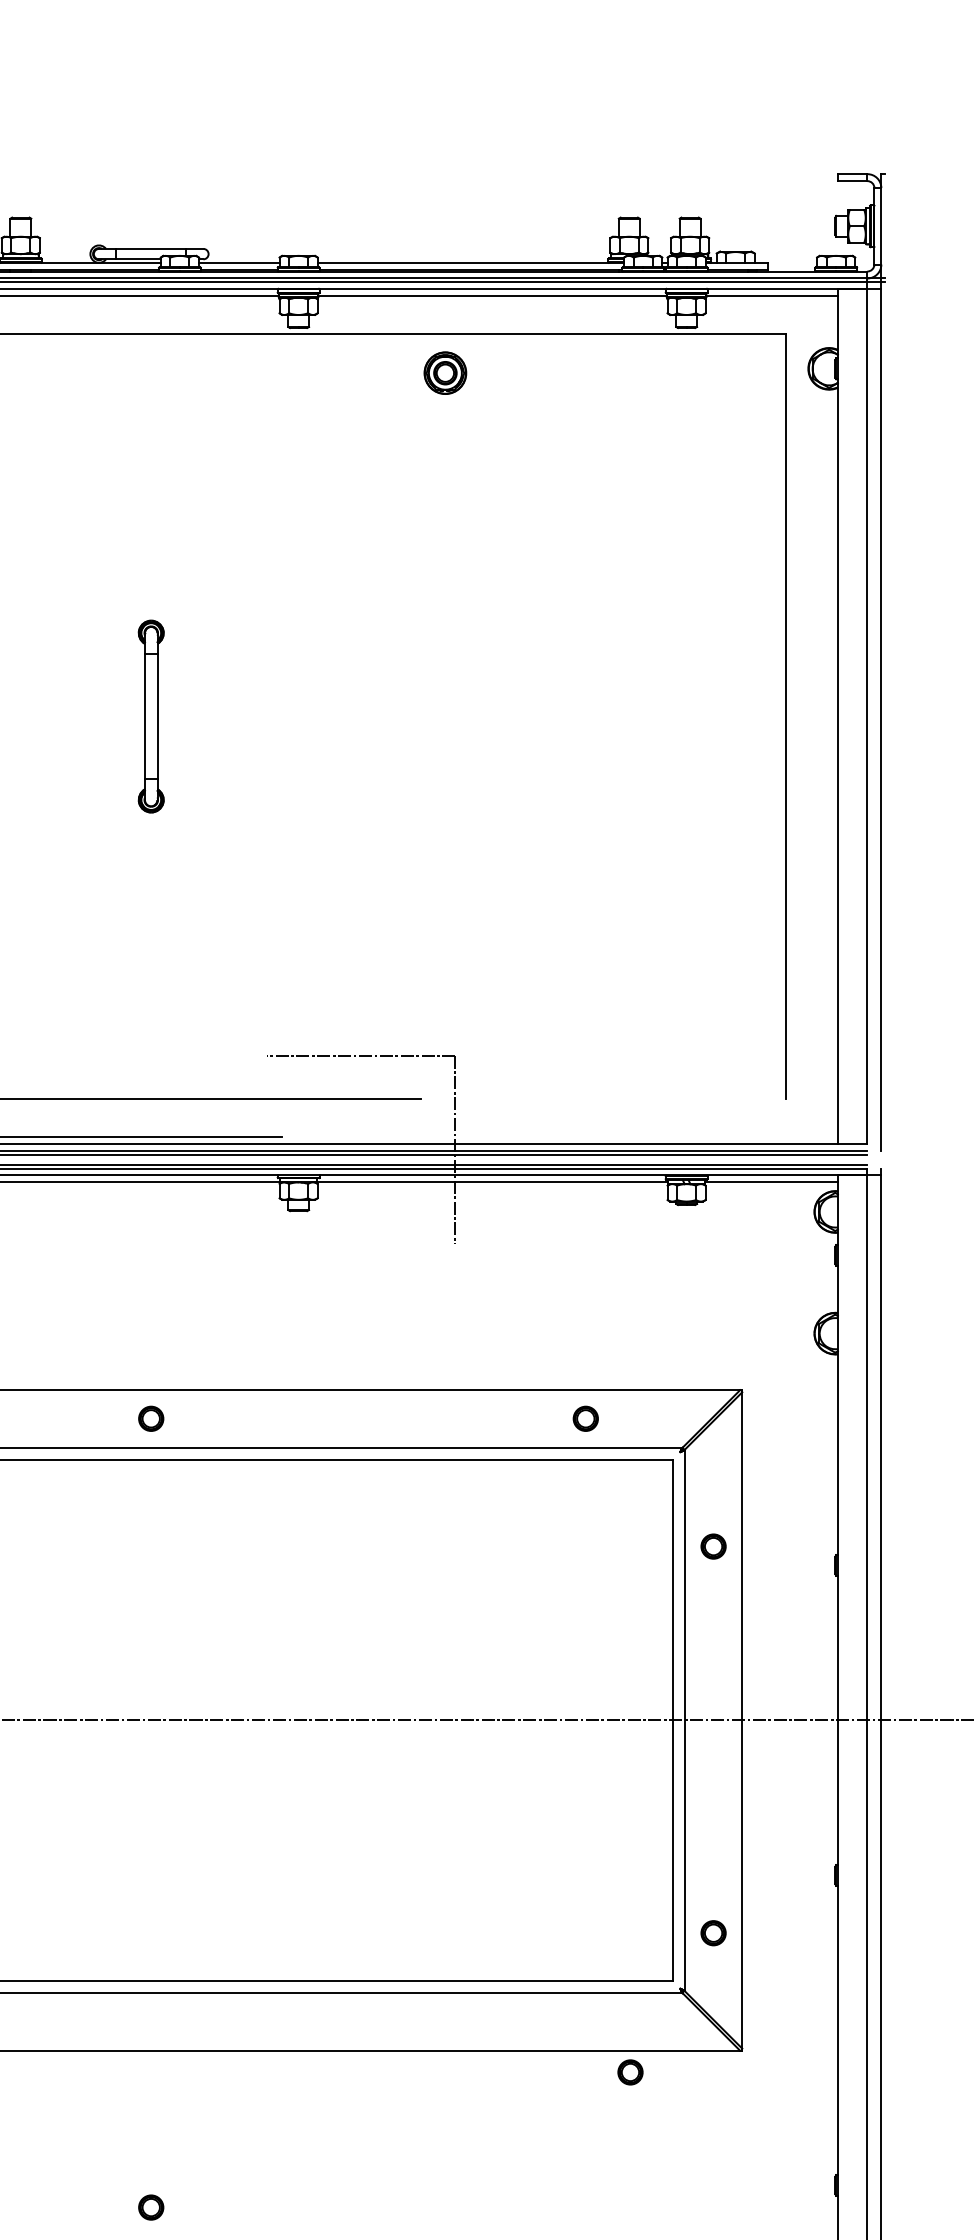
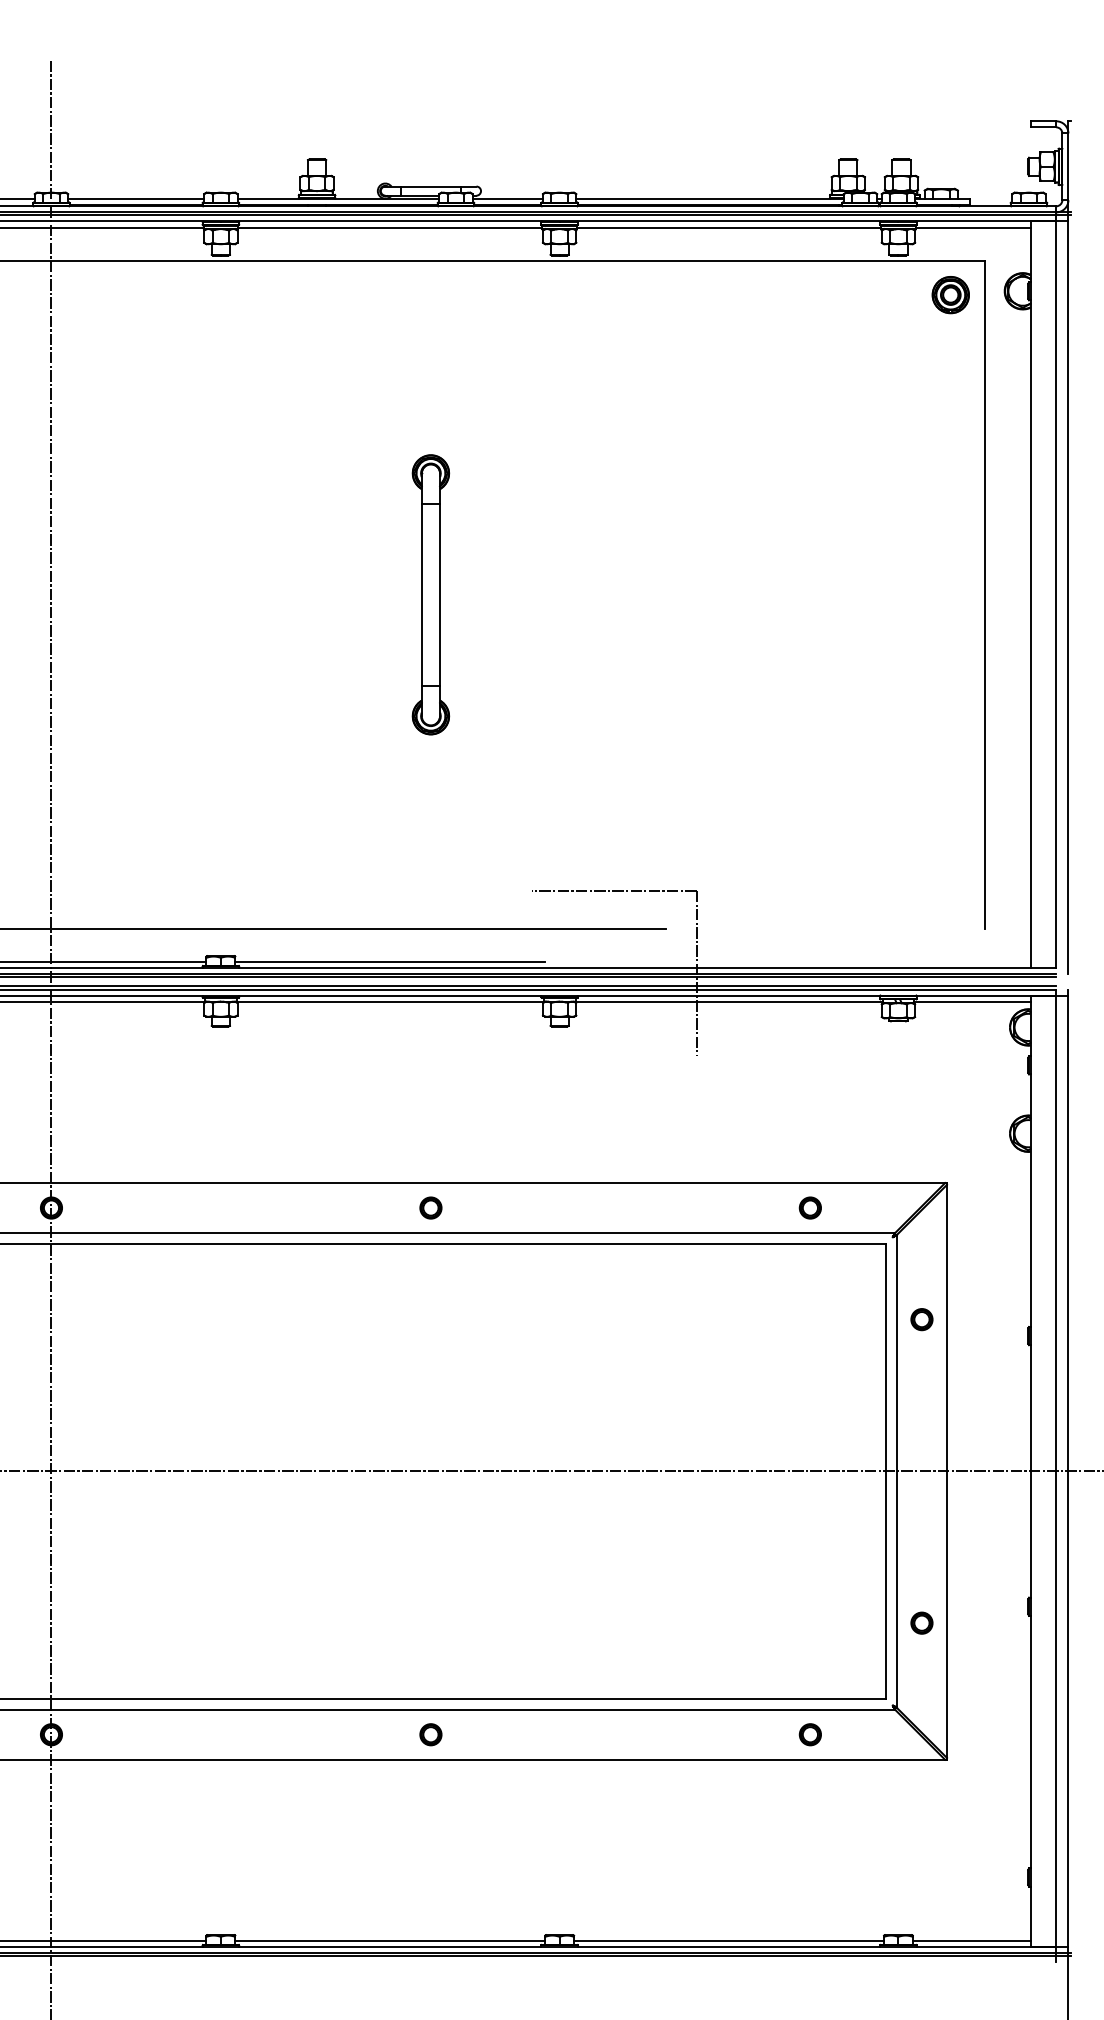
part: (445, 373) -> (950, 295), moved
part: (150, 716) -> (430, 594), size x1.67
part: (713, 1932) -> (921, 1622), moved
part: (629, 2072) -> (809, 1734), moved
part: (150, 2207) -> (430, 1734), moved

